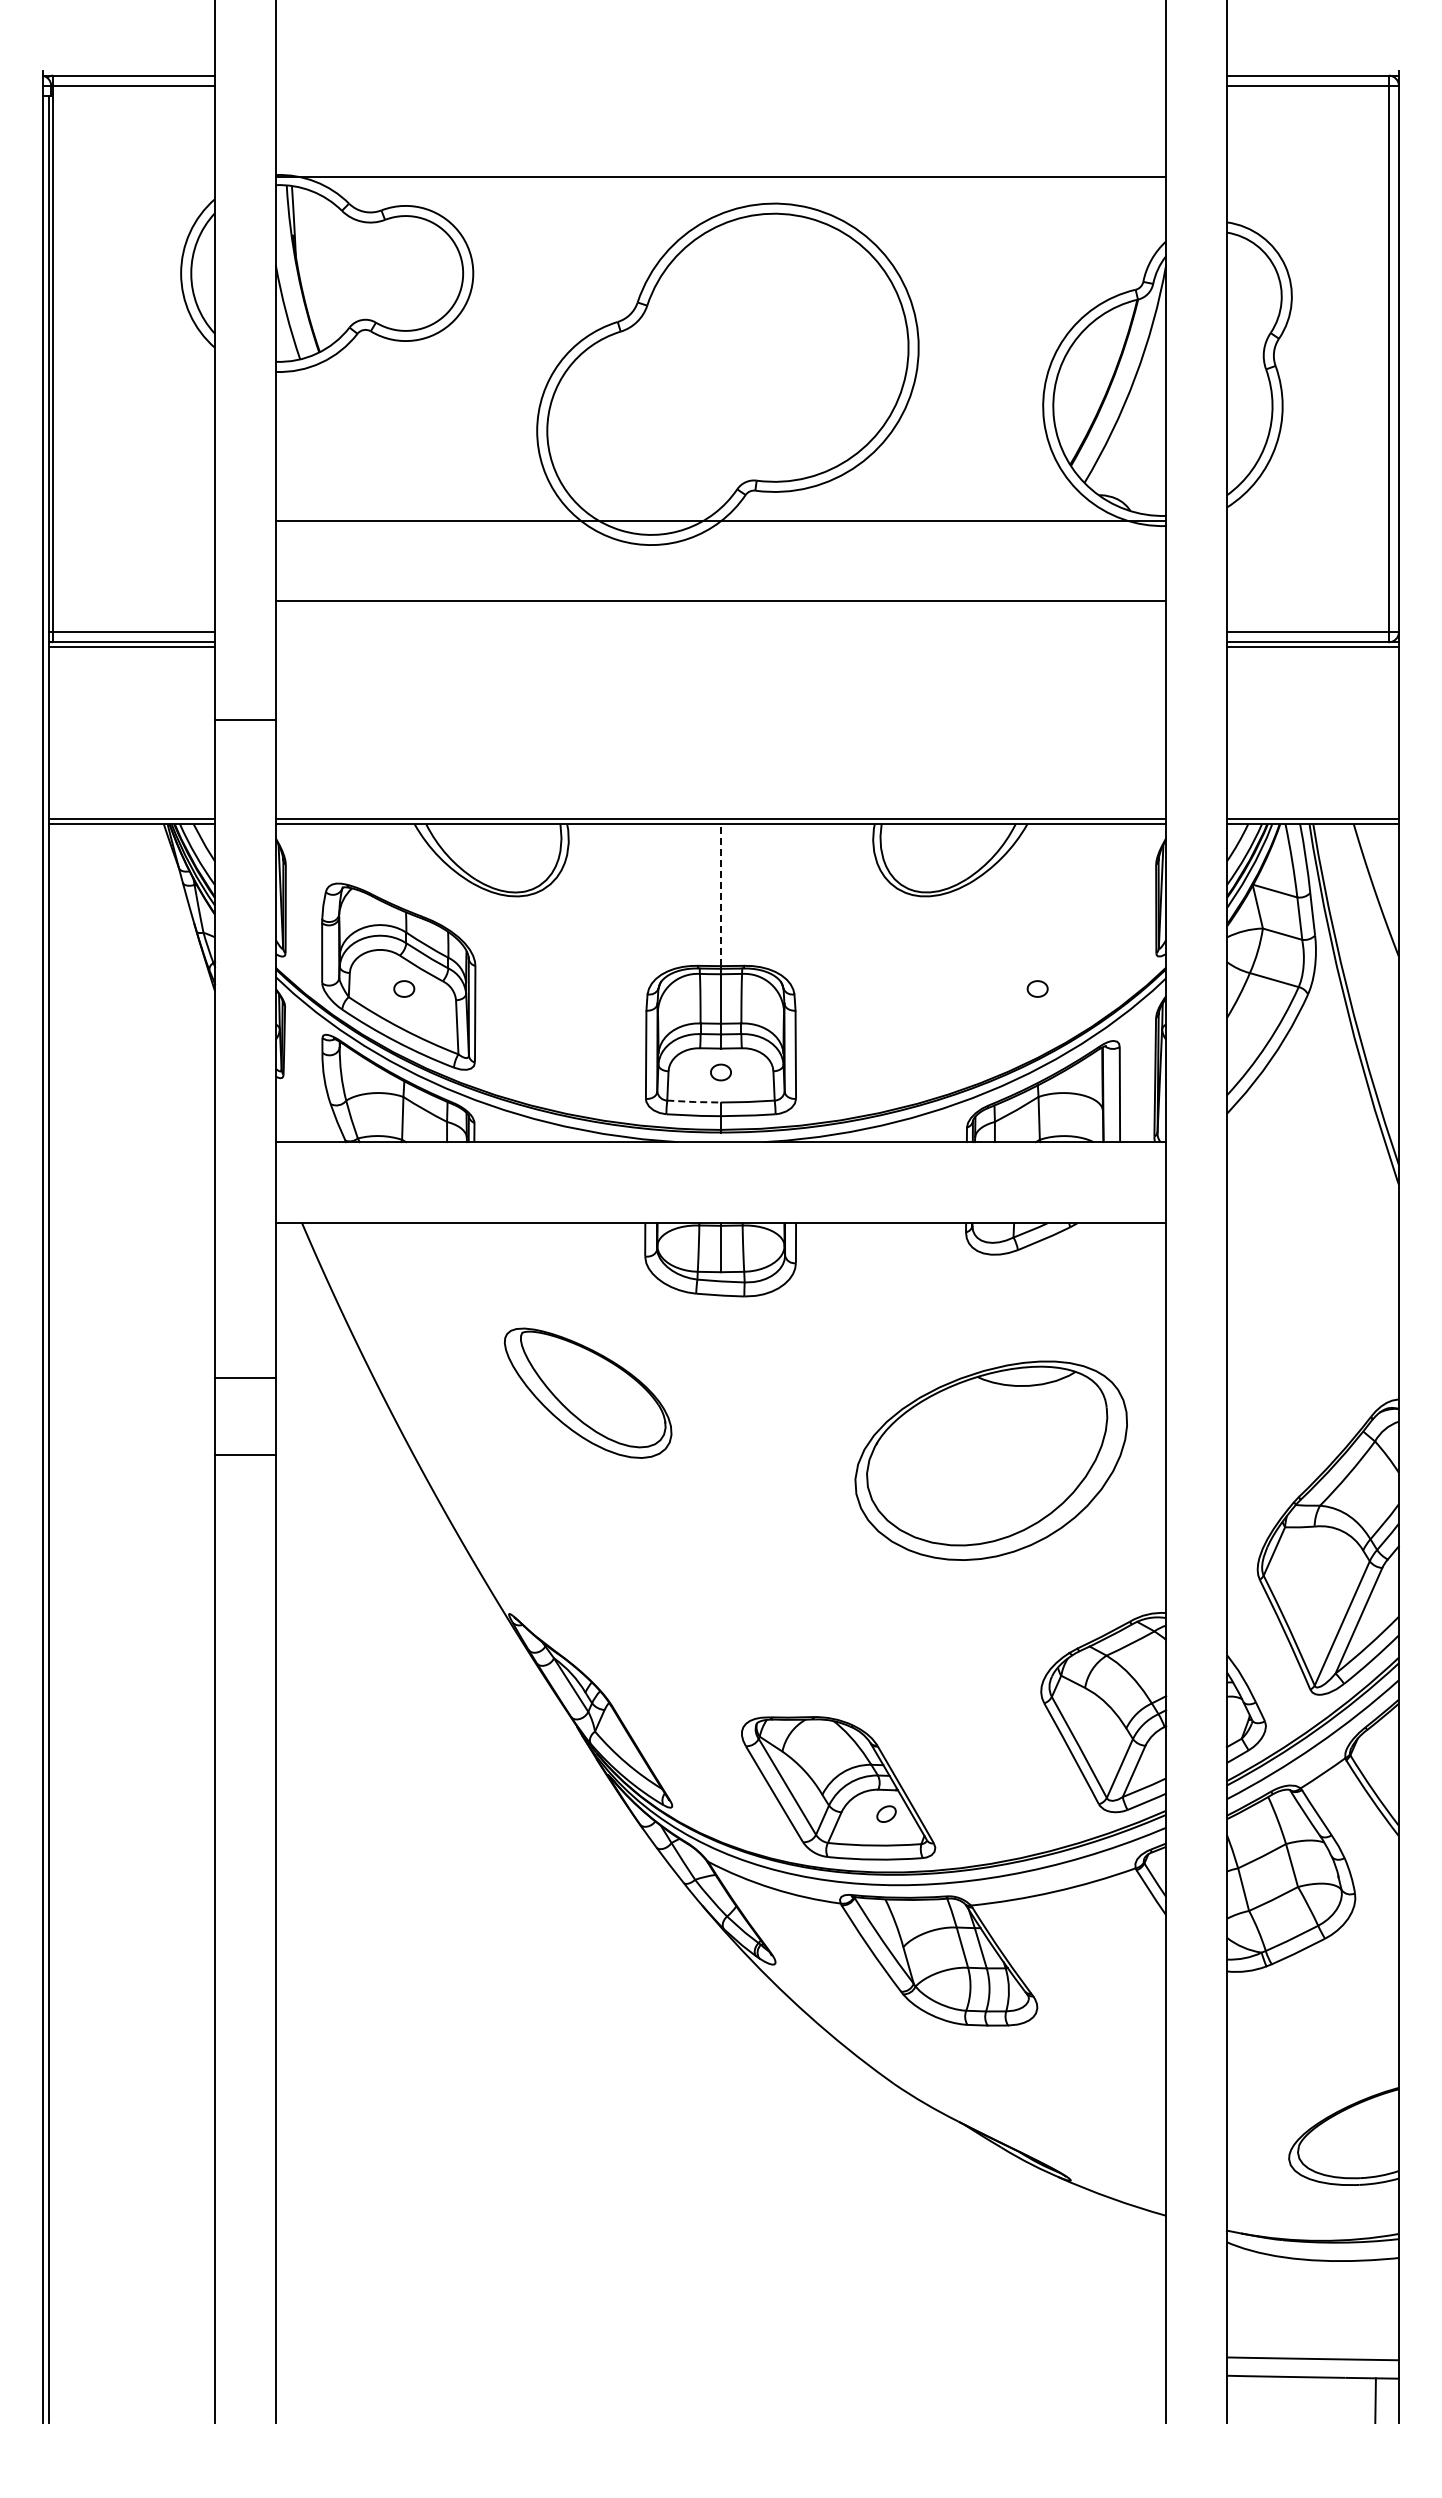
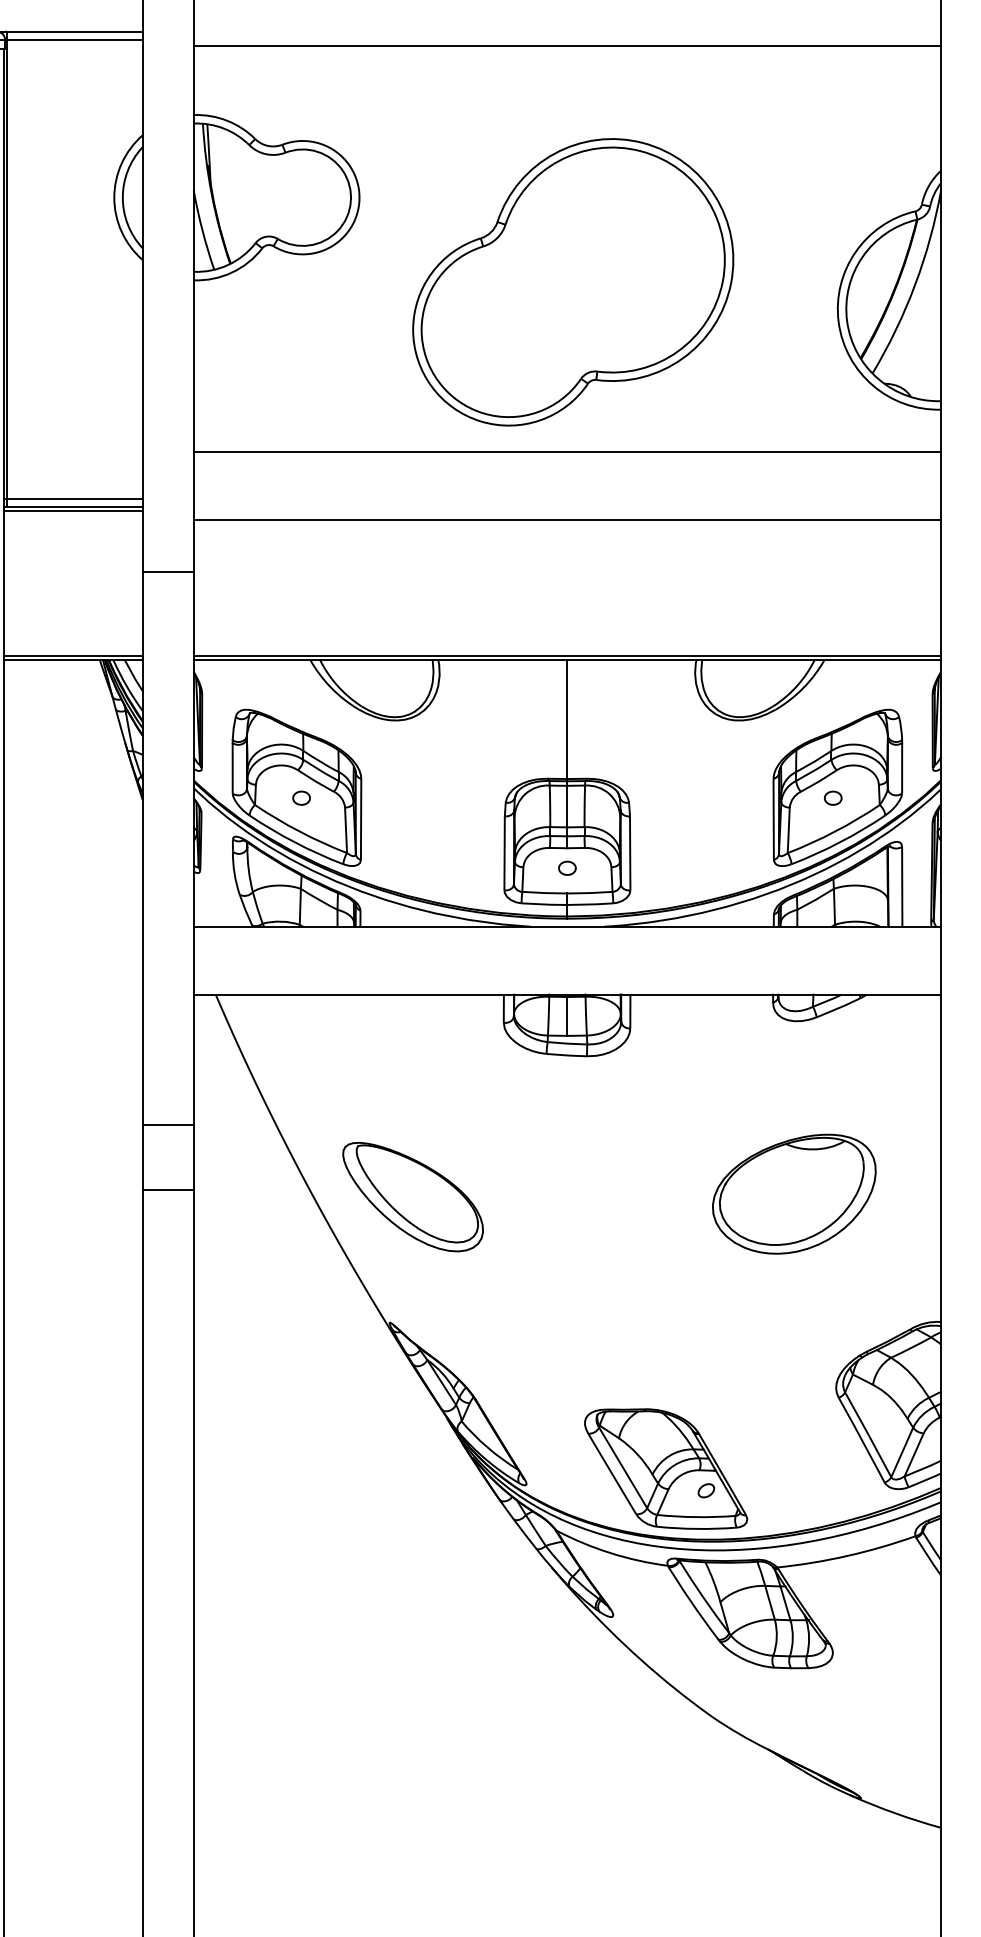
line: (720, 176) -> (567, 45), moved
line: (720, 521) -> (567, 452), moved
line: (720, 601) -> (567, 520), moved
line: (720, 895) -> (567, 719), dashed -> solid
part: (1042, 976) -> (837, 787), added
line: (694, 1102) -> (545, 893), dashed -> solid
part: (588, 1392) -> (413, 1196), moved
part: (991, 1460) -> (794, 1193), size x0.71

